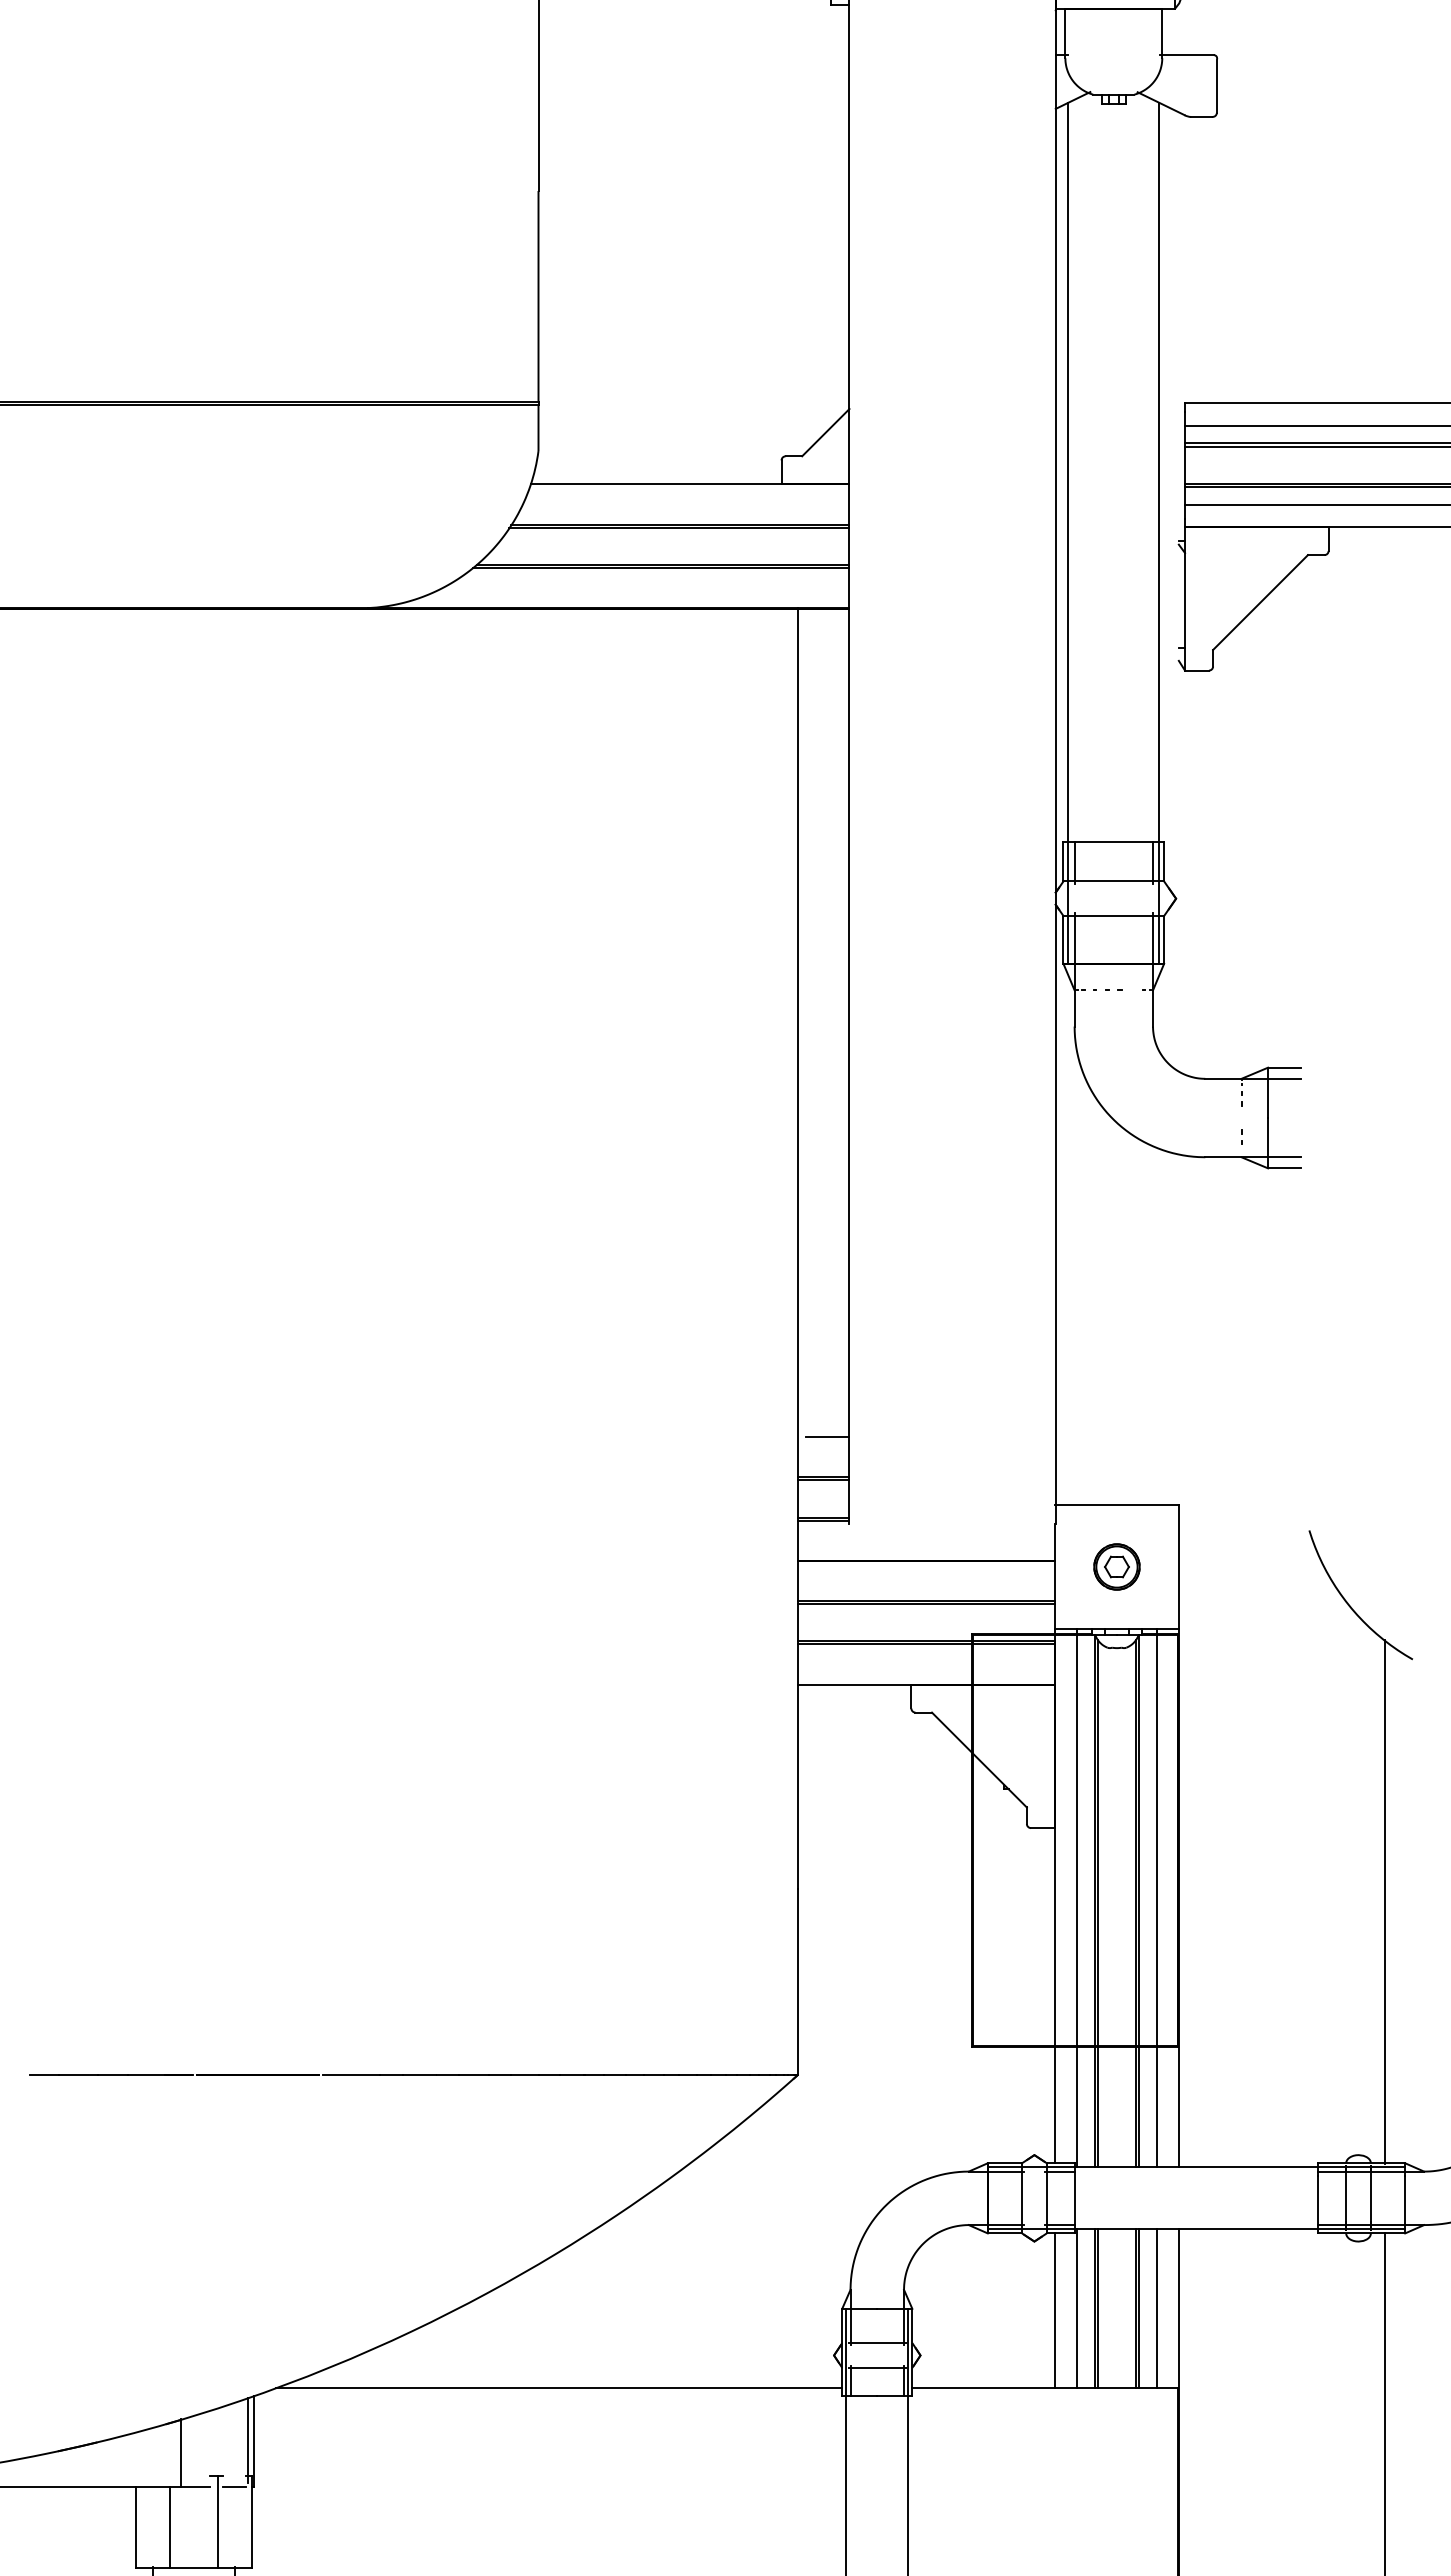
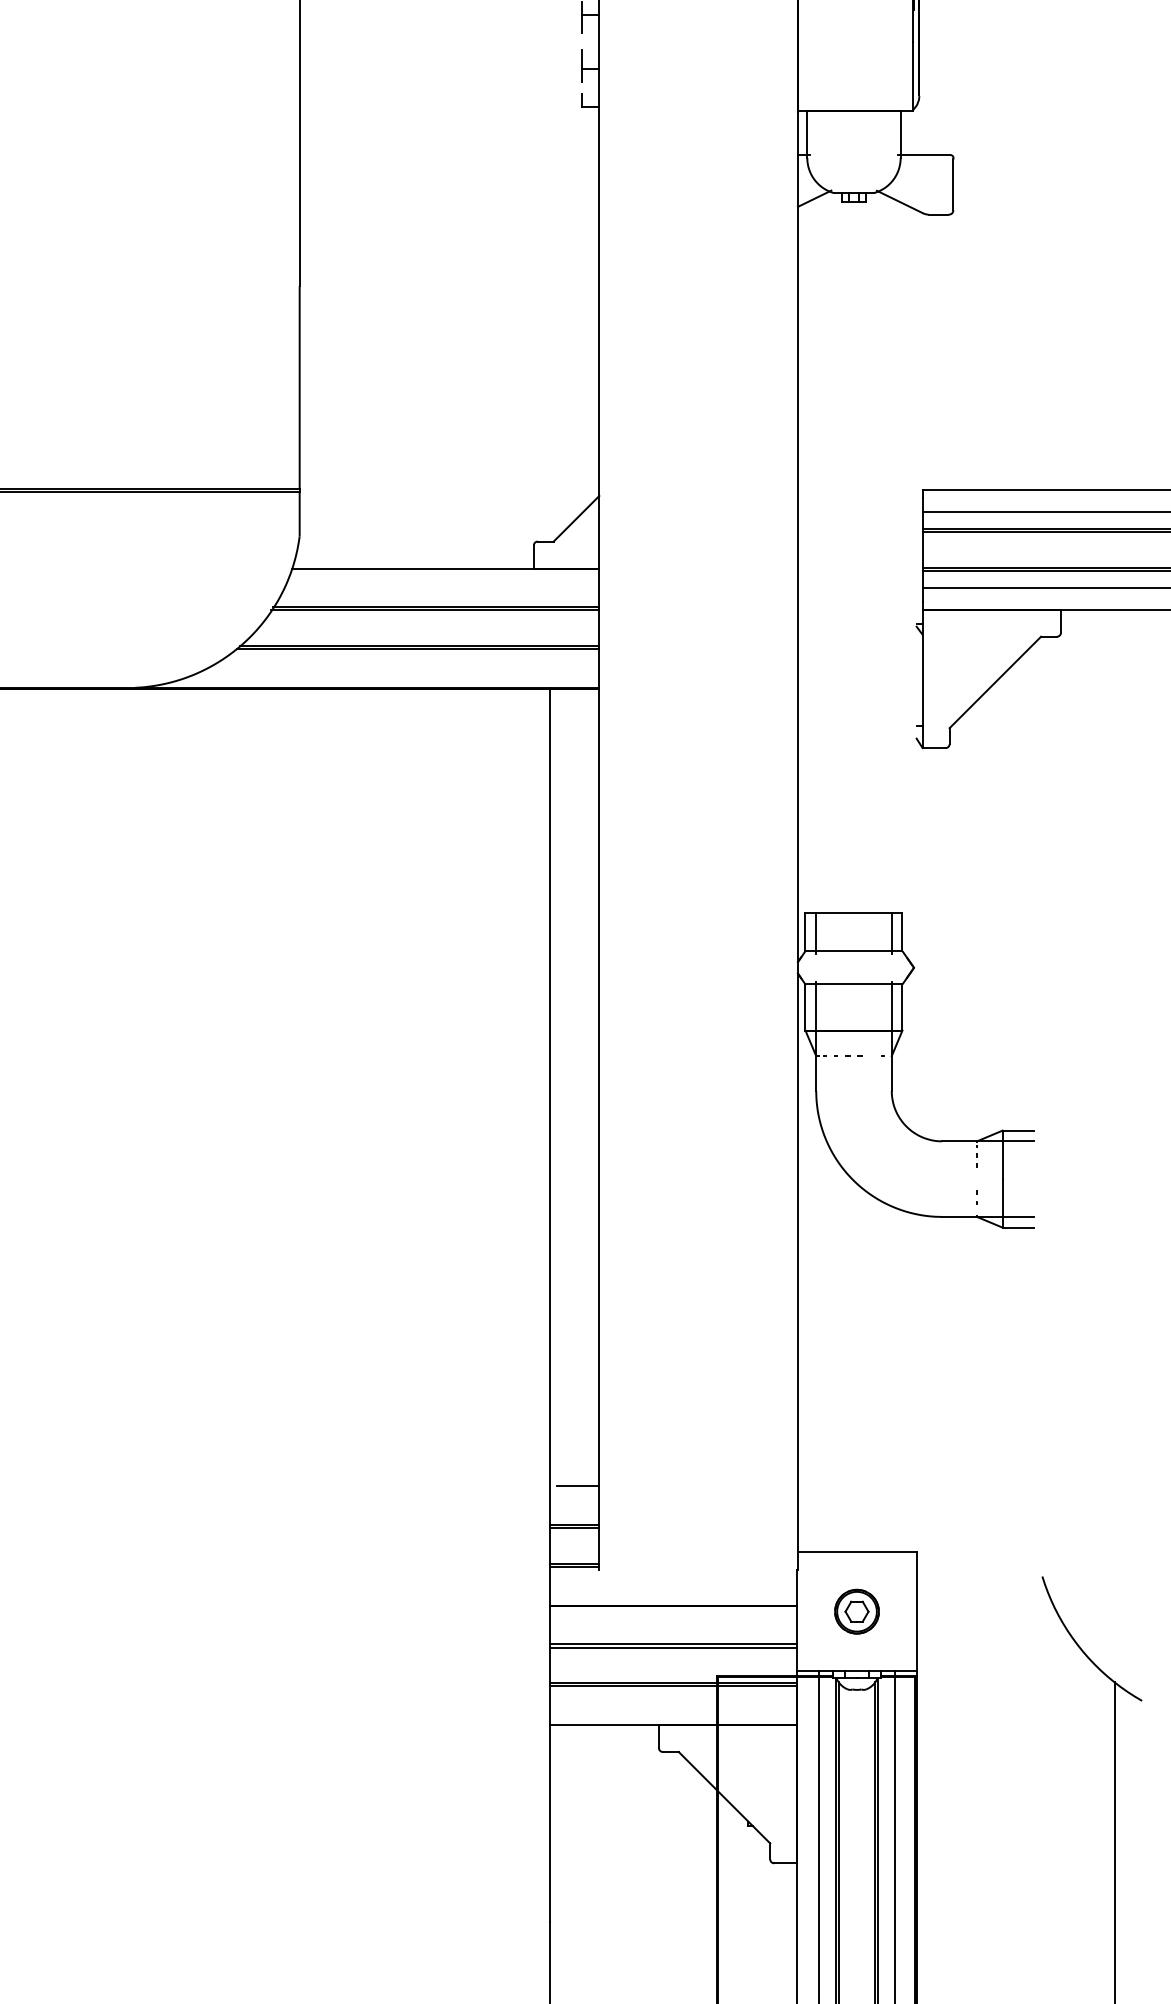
line: (1068, 532) -> (810, 614), removed
line: (1159, 532) -> (898, 614), removed

